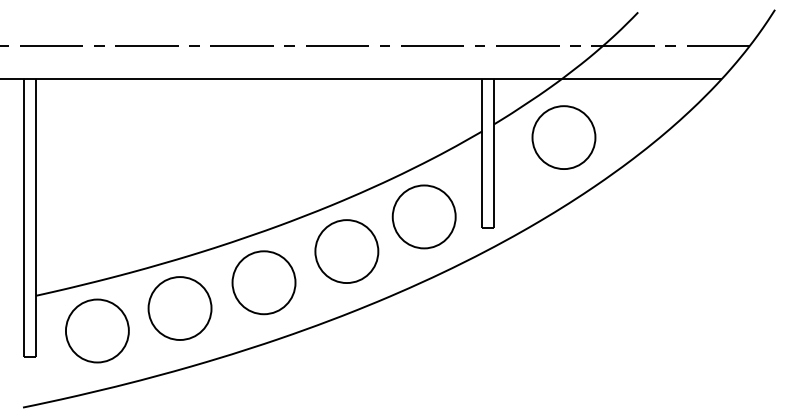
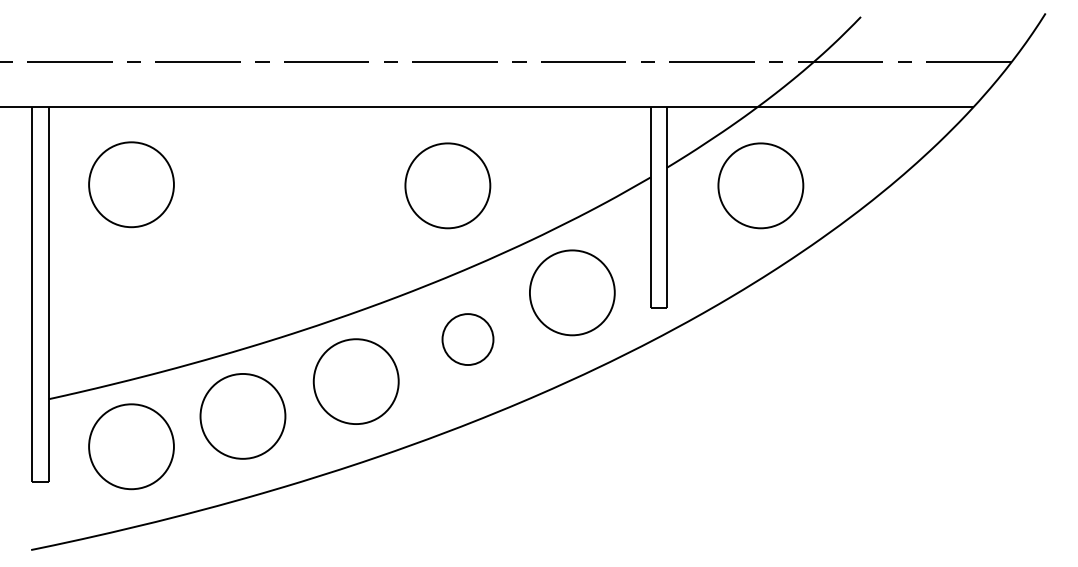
part: (97, 136) -> (131, 184), added
part: (331, 137) -> (447, 185), added
part: (346, 251) -> (467, 339), size x0.6

